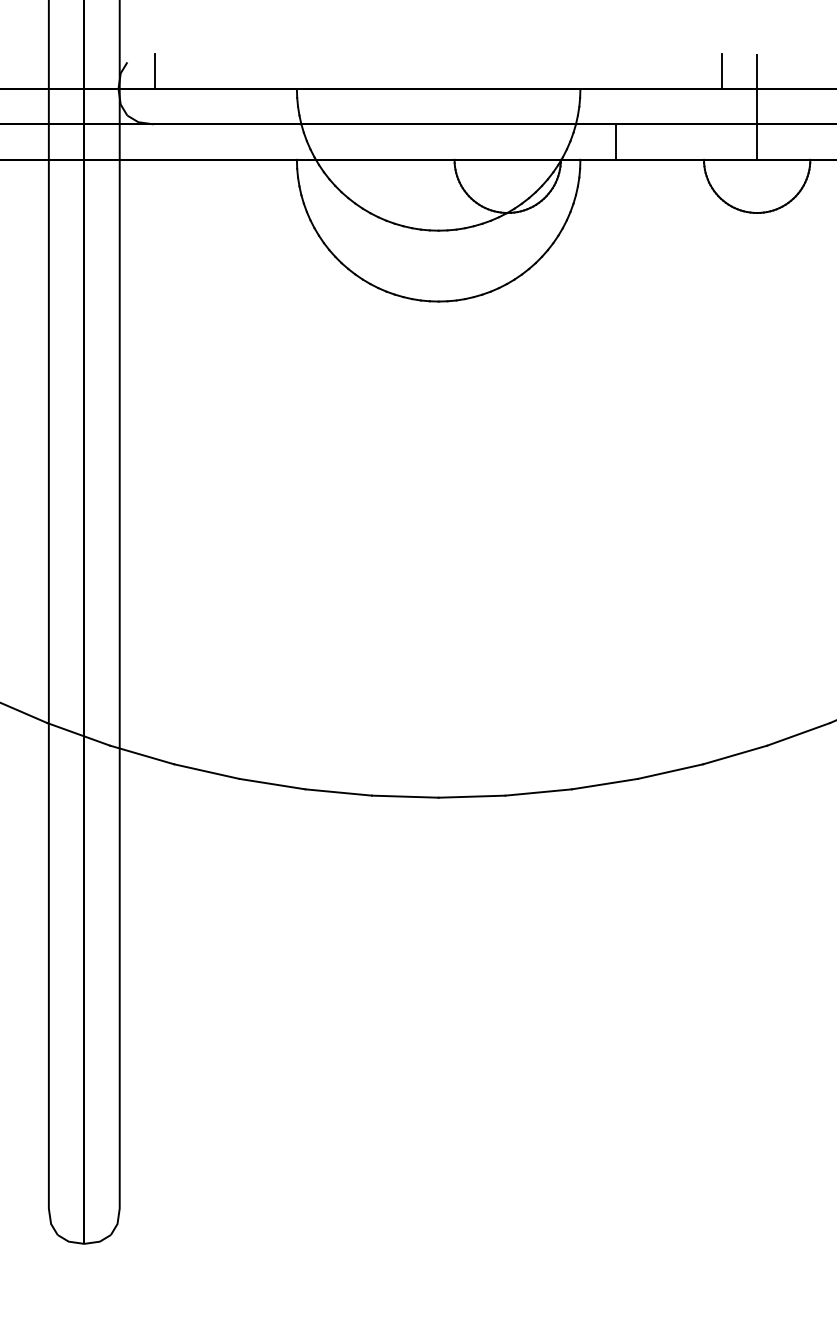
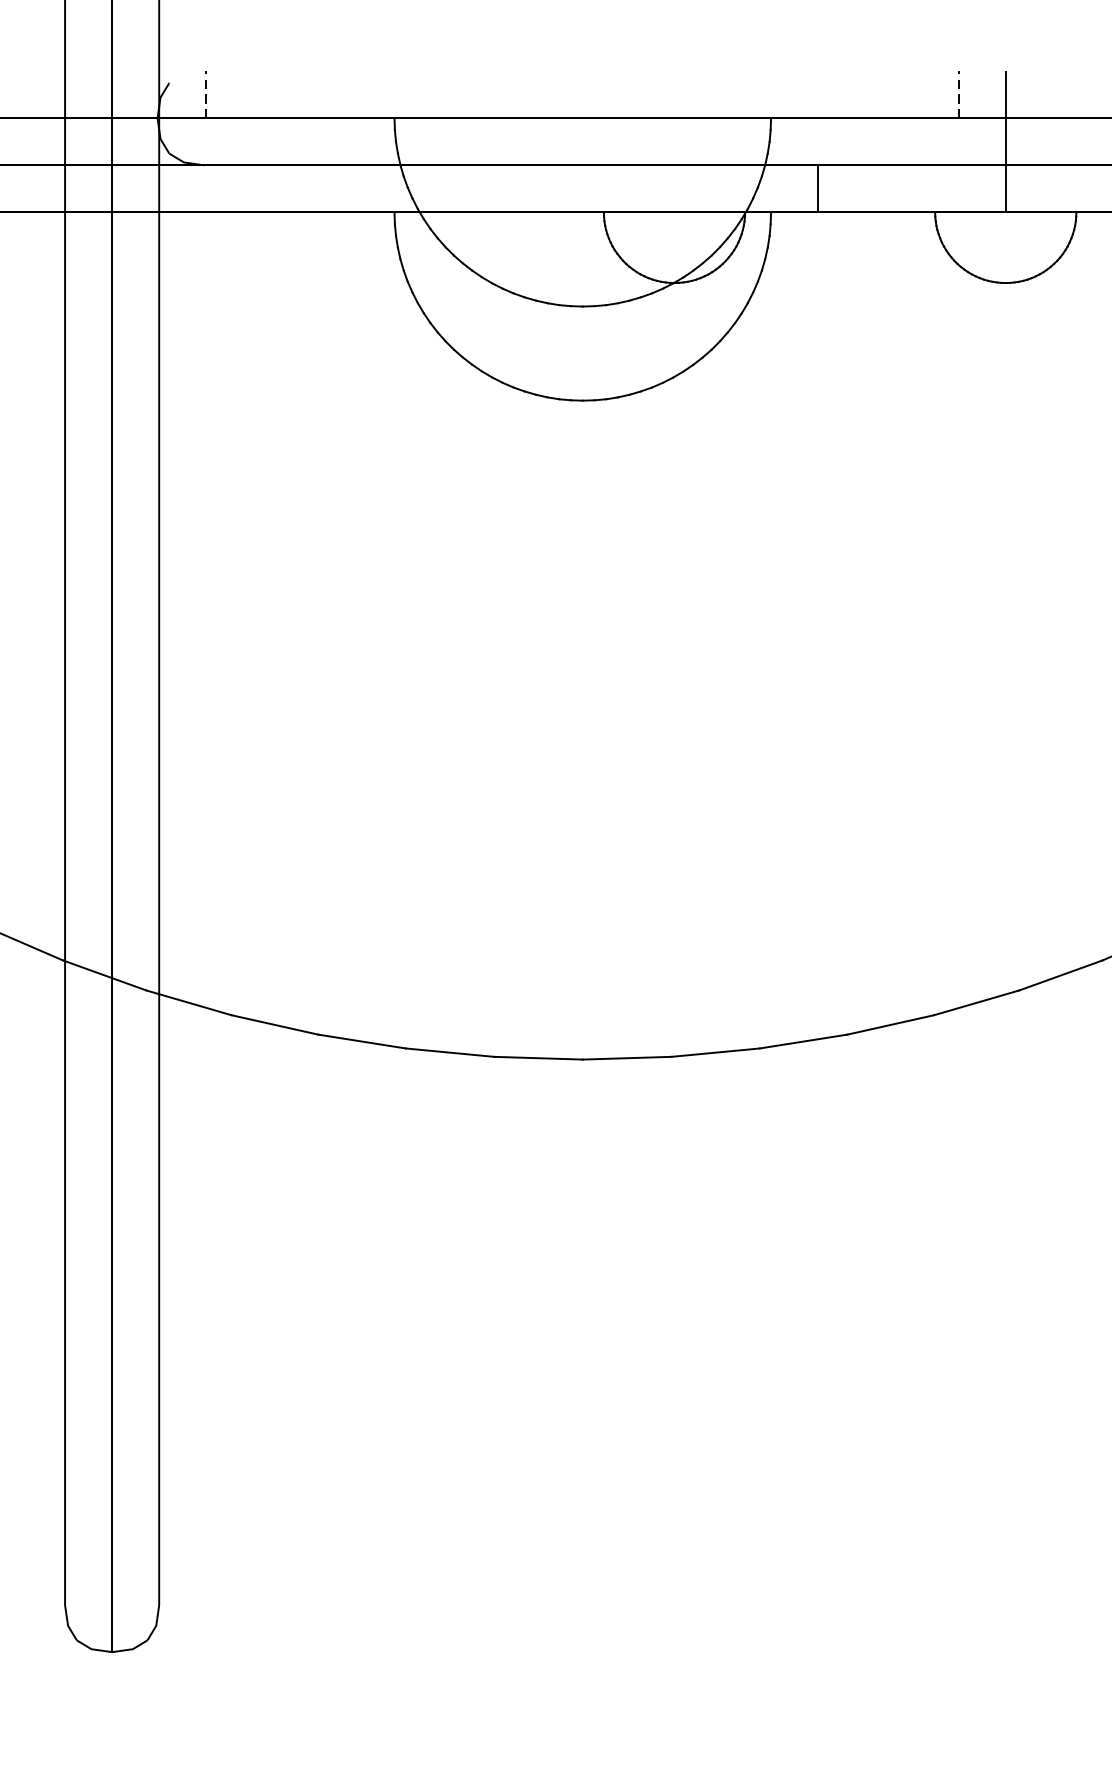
line: (155, 71) -> (206, 95), solid -> dashed
line: (722, 71) -> (959, 95), solid -> dashed

